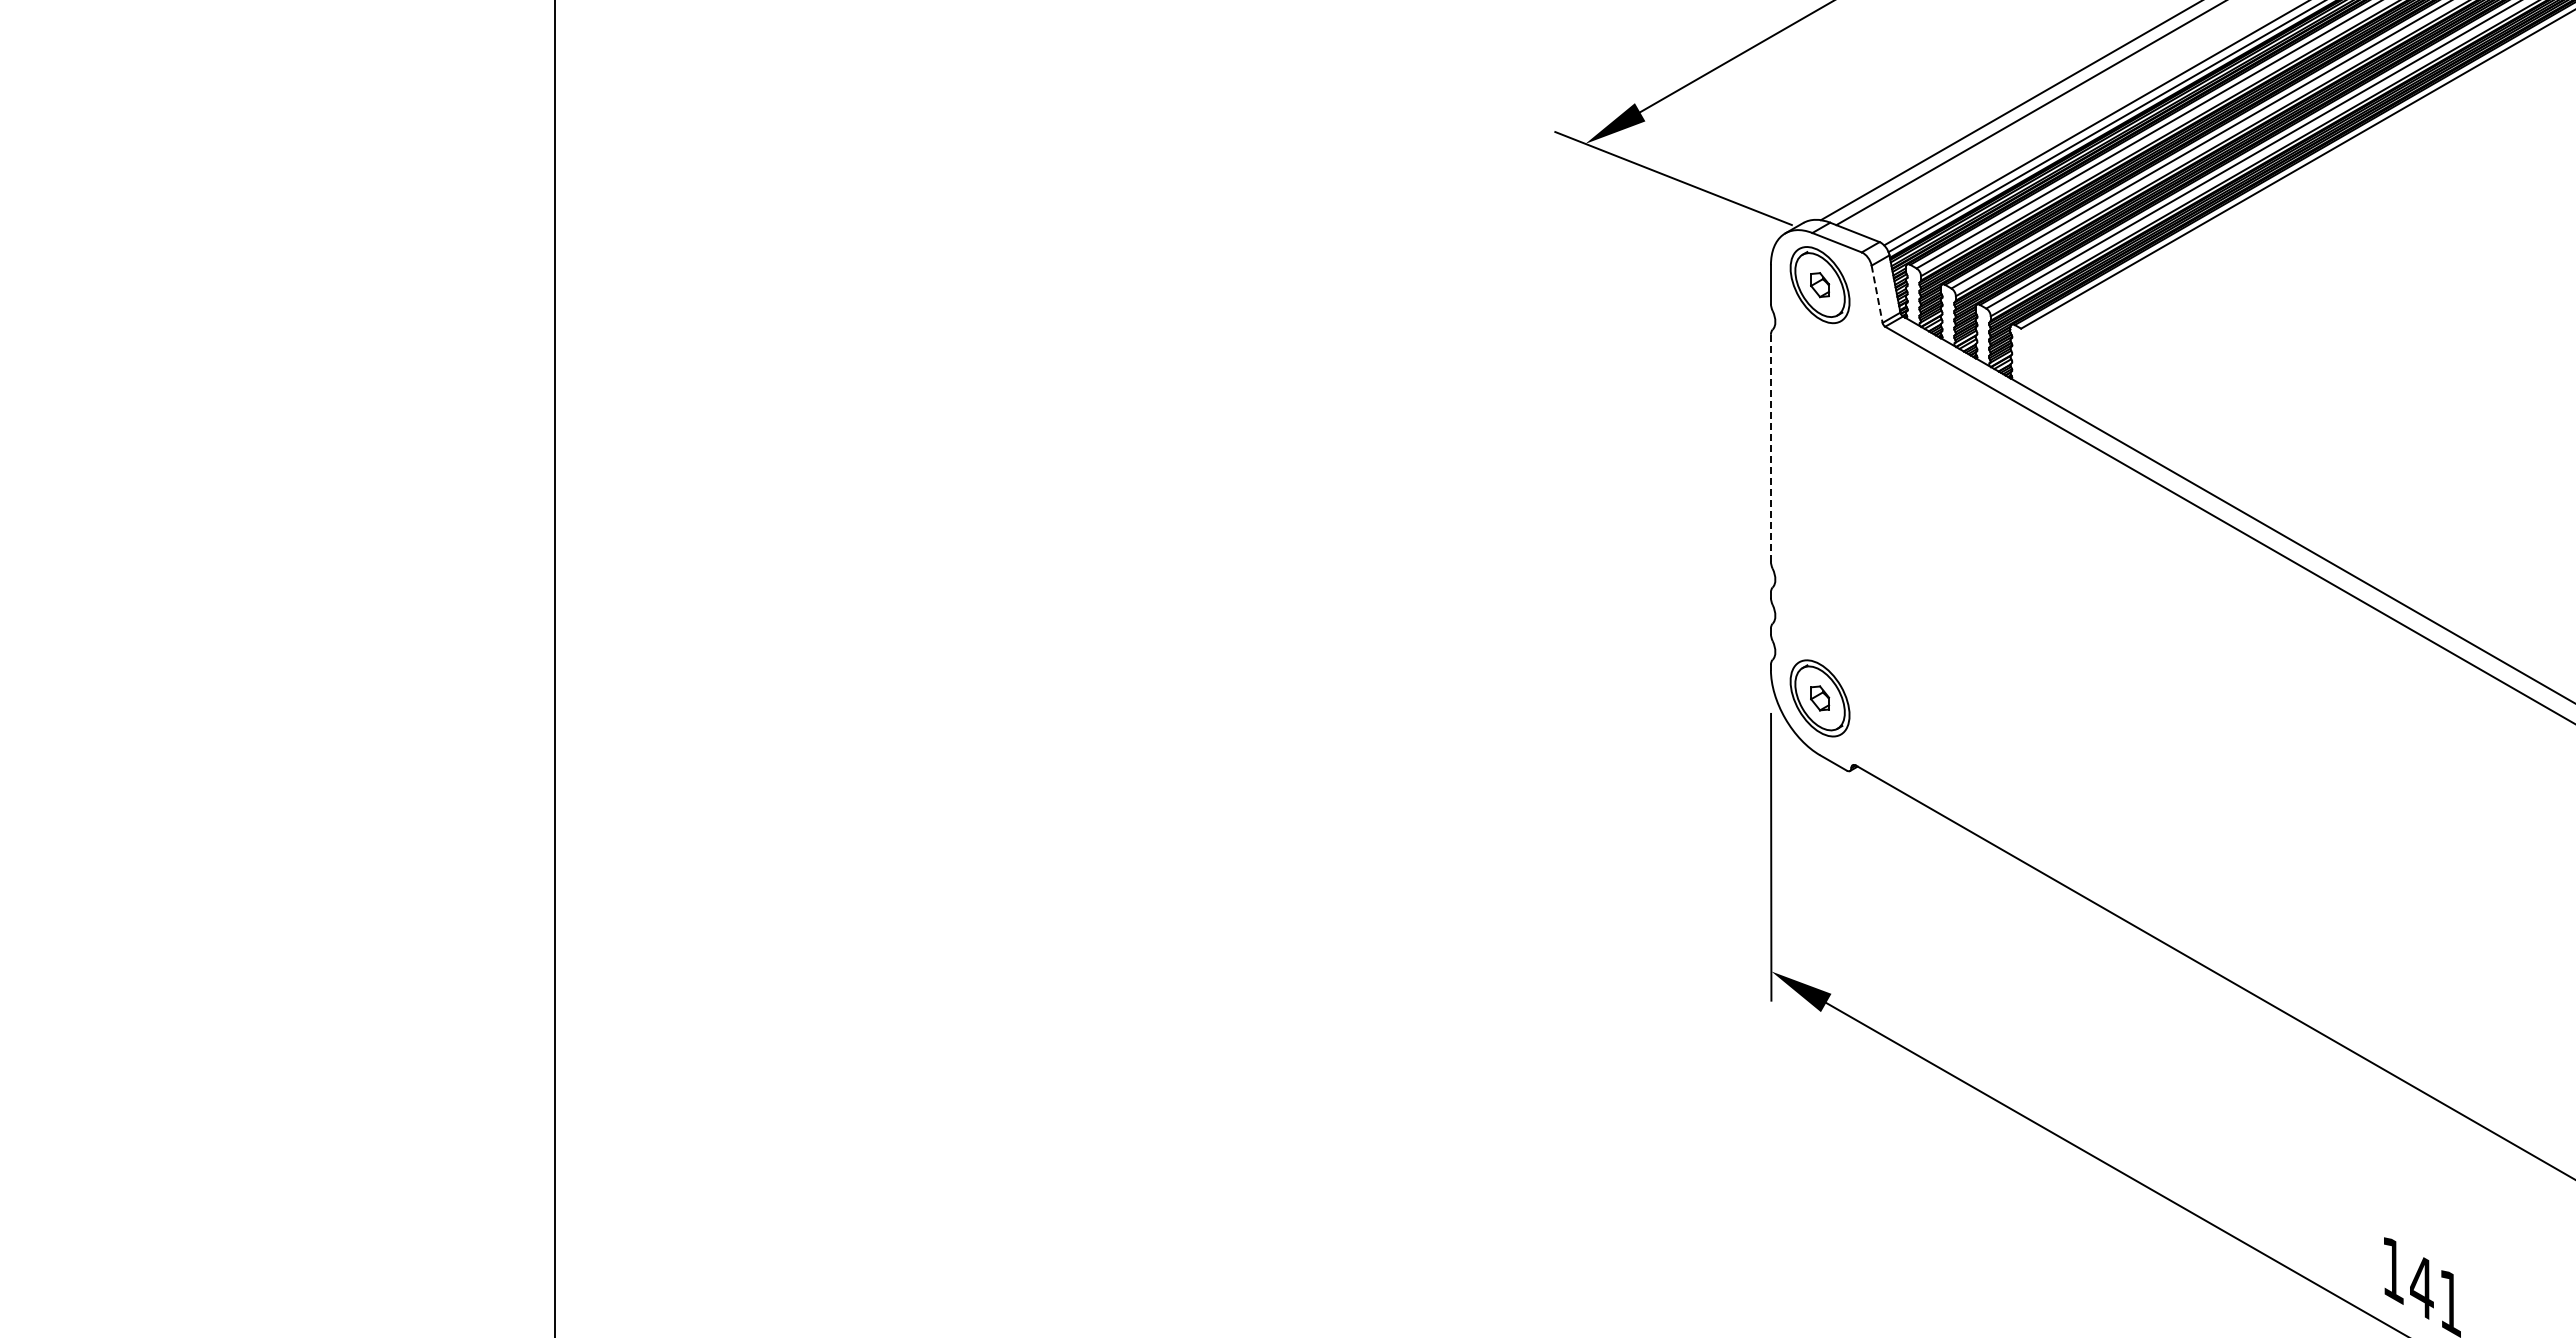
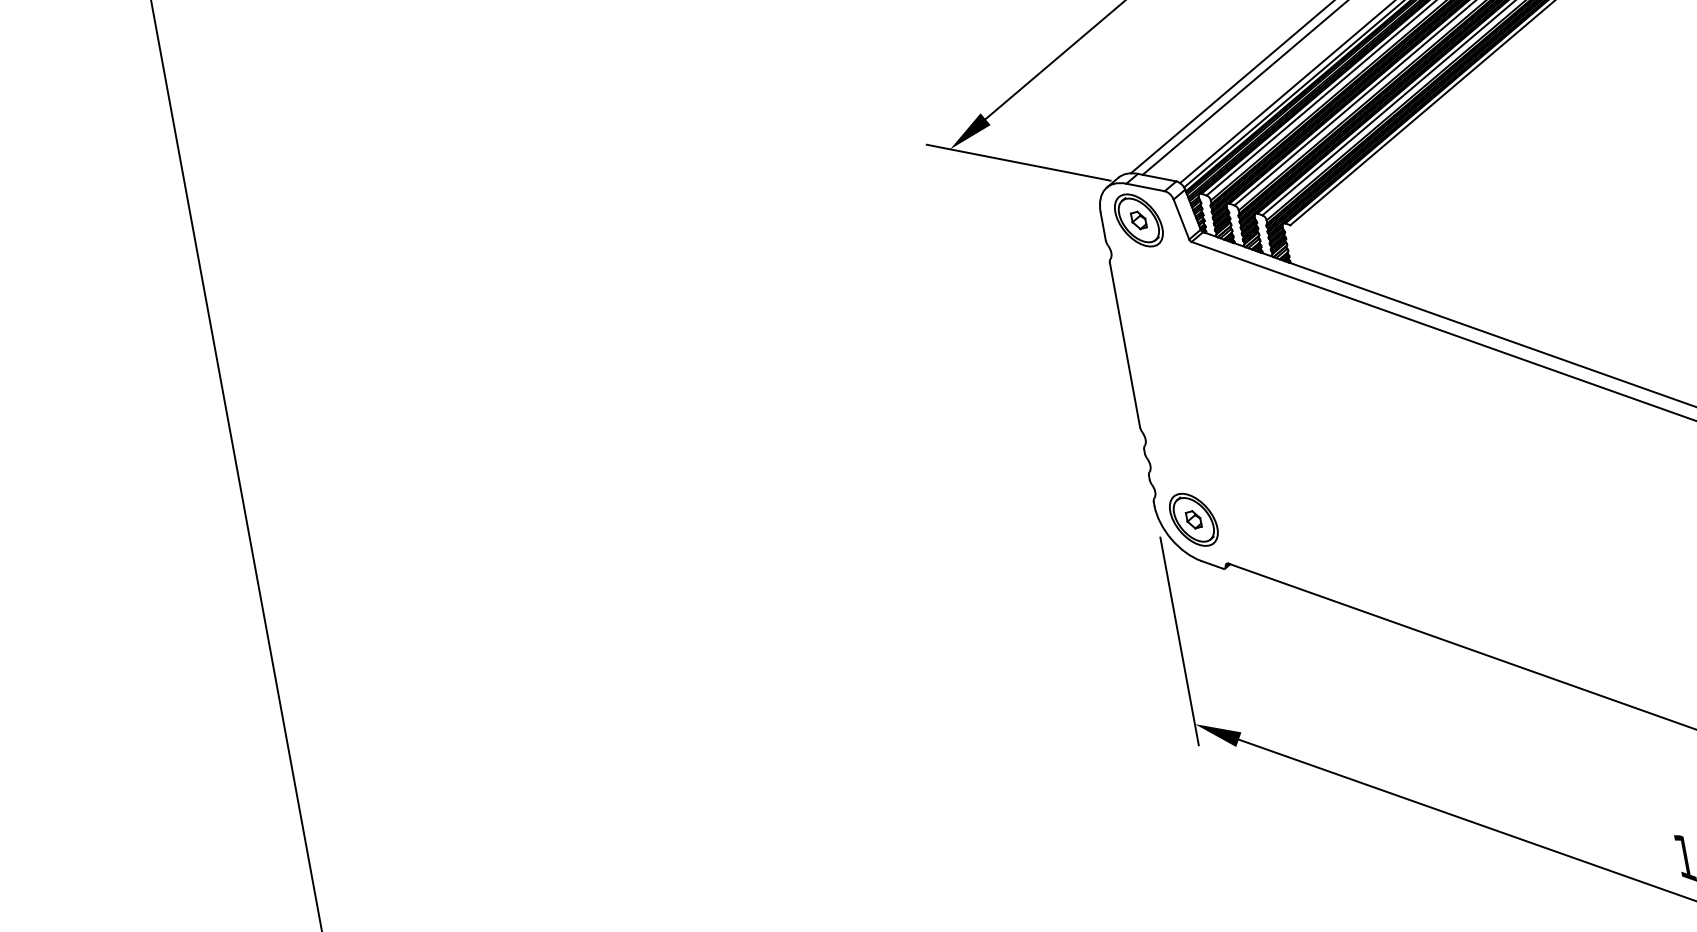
line: (1877, 294) -> (1181, 219), dashed -> solid
line: (1770, 447) -> (1124, 344), dashed -> solid

